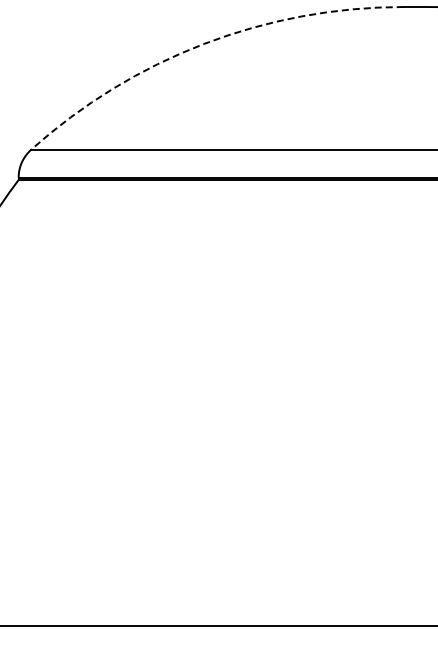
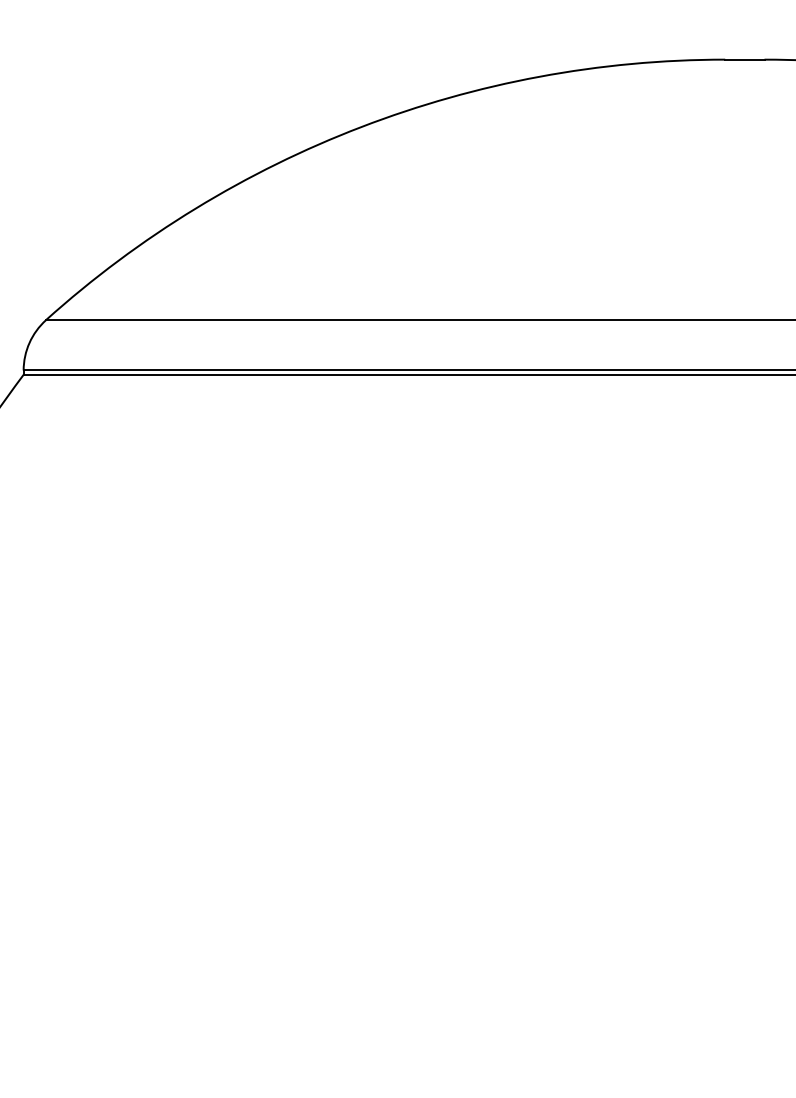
arc: (204, 43) -> (362, 126), dashed -> solid

